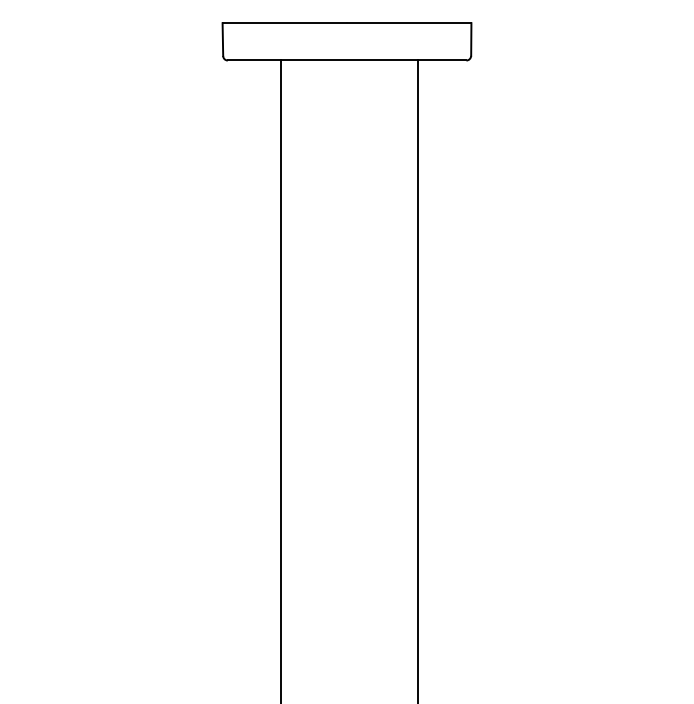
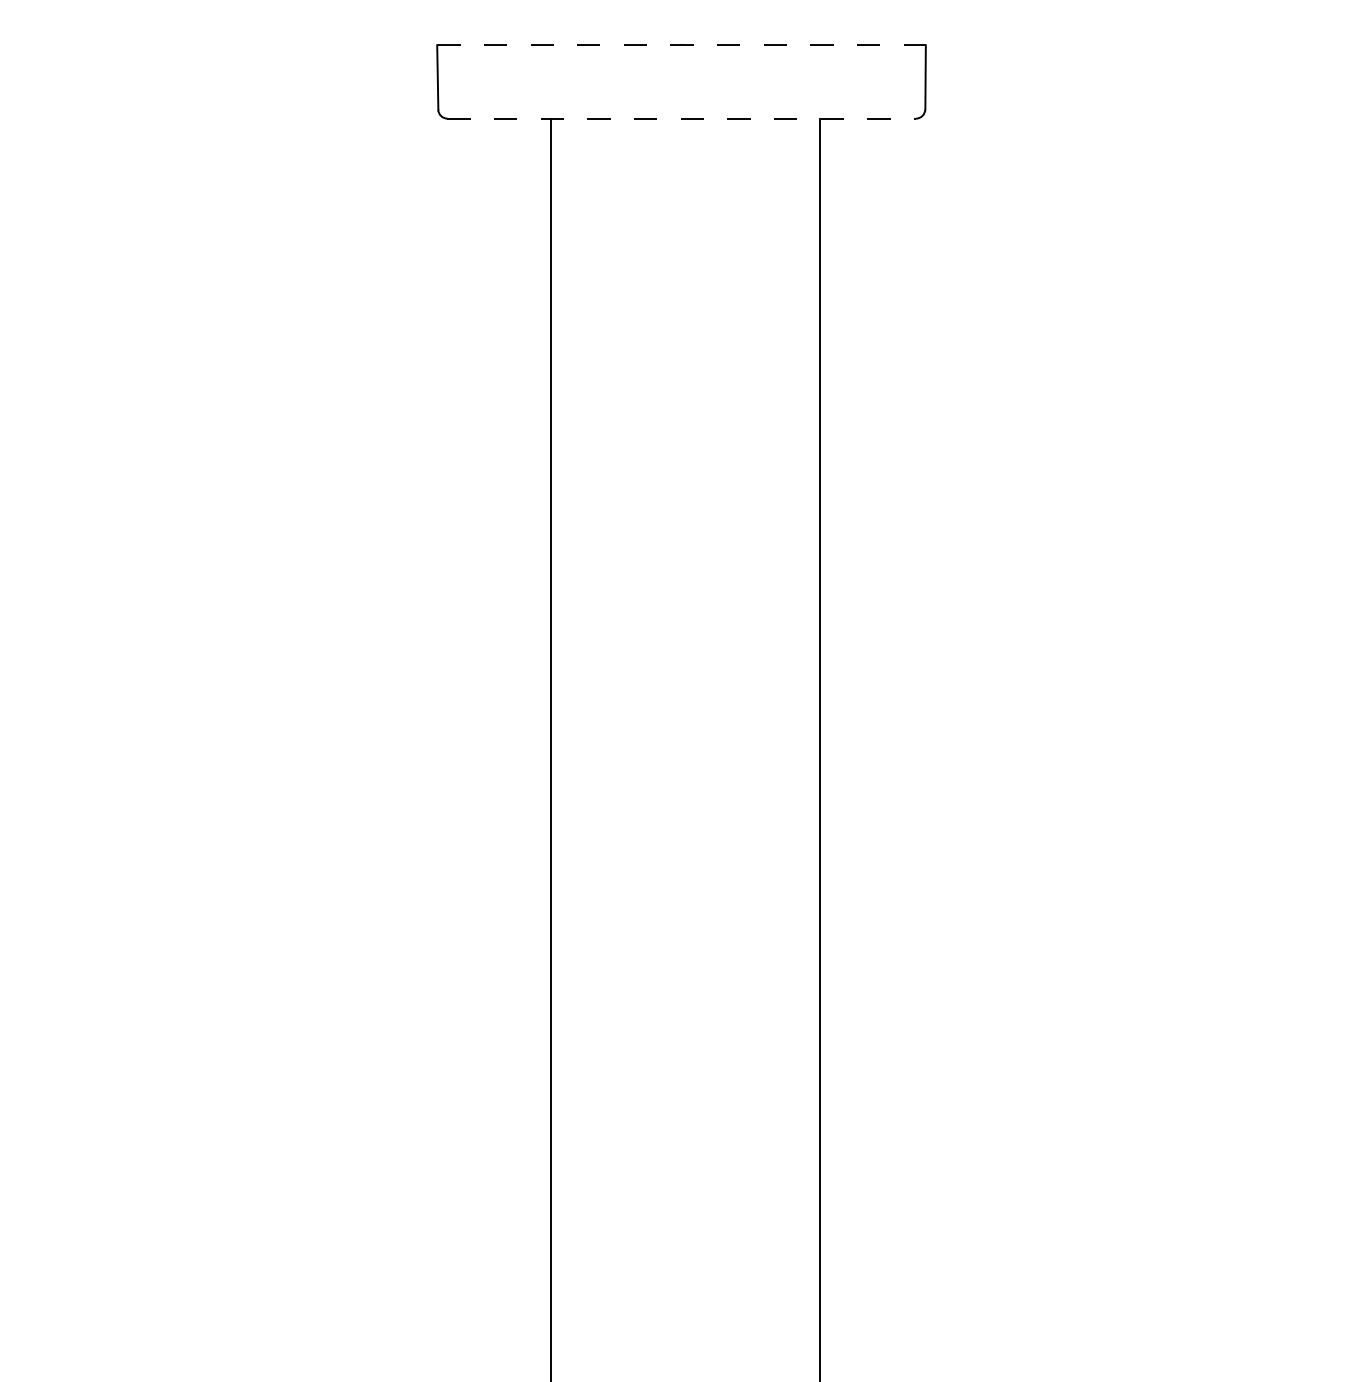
line: (347, 23) -> (682, 45), solid -> dashed
line: (347, 60) -> (682, 118), solid -> dashed

